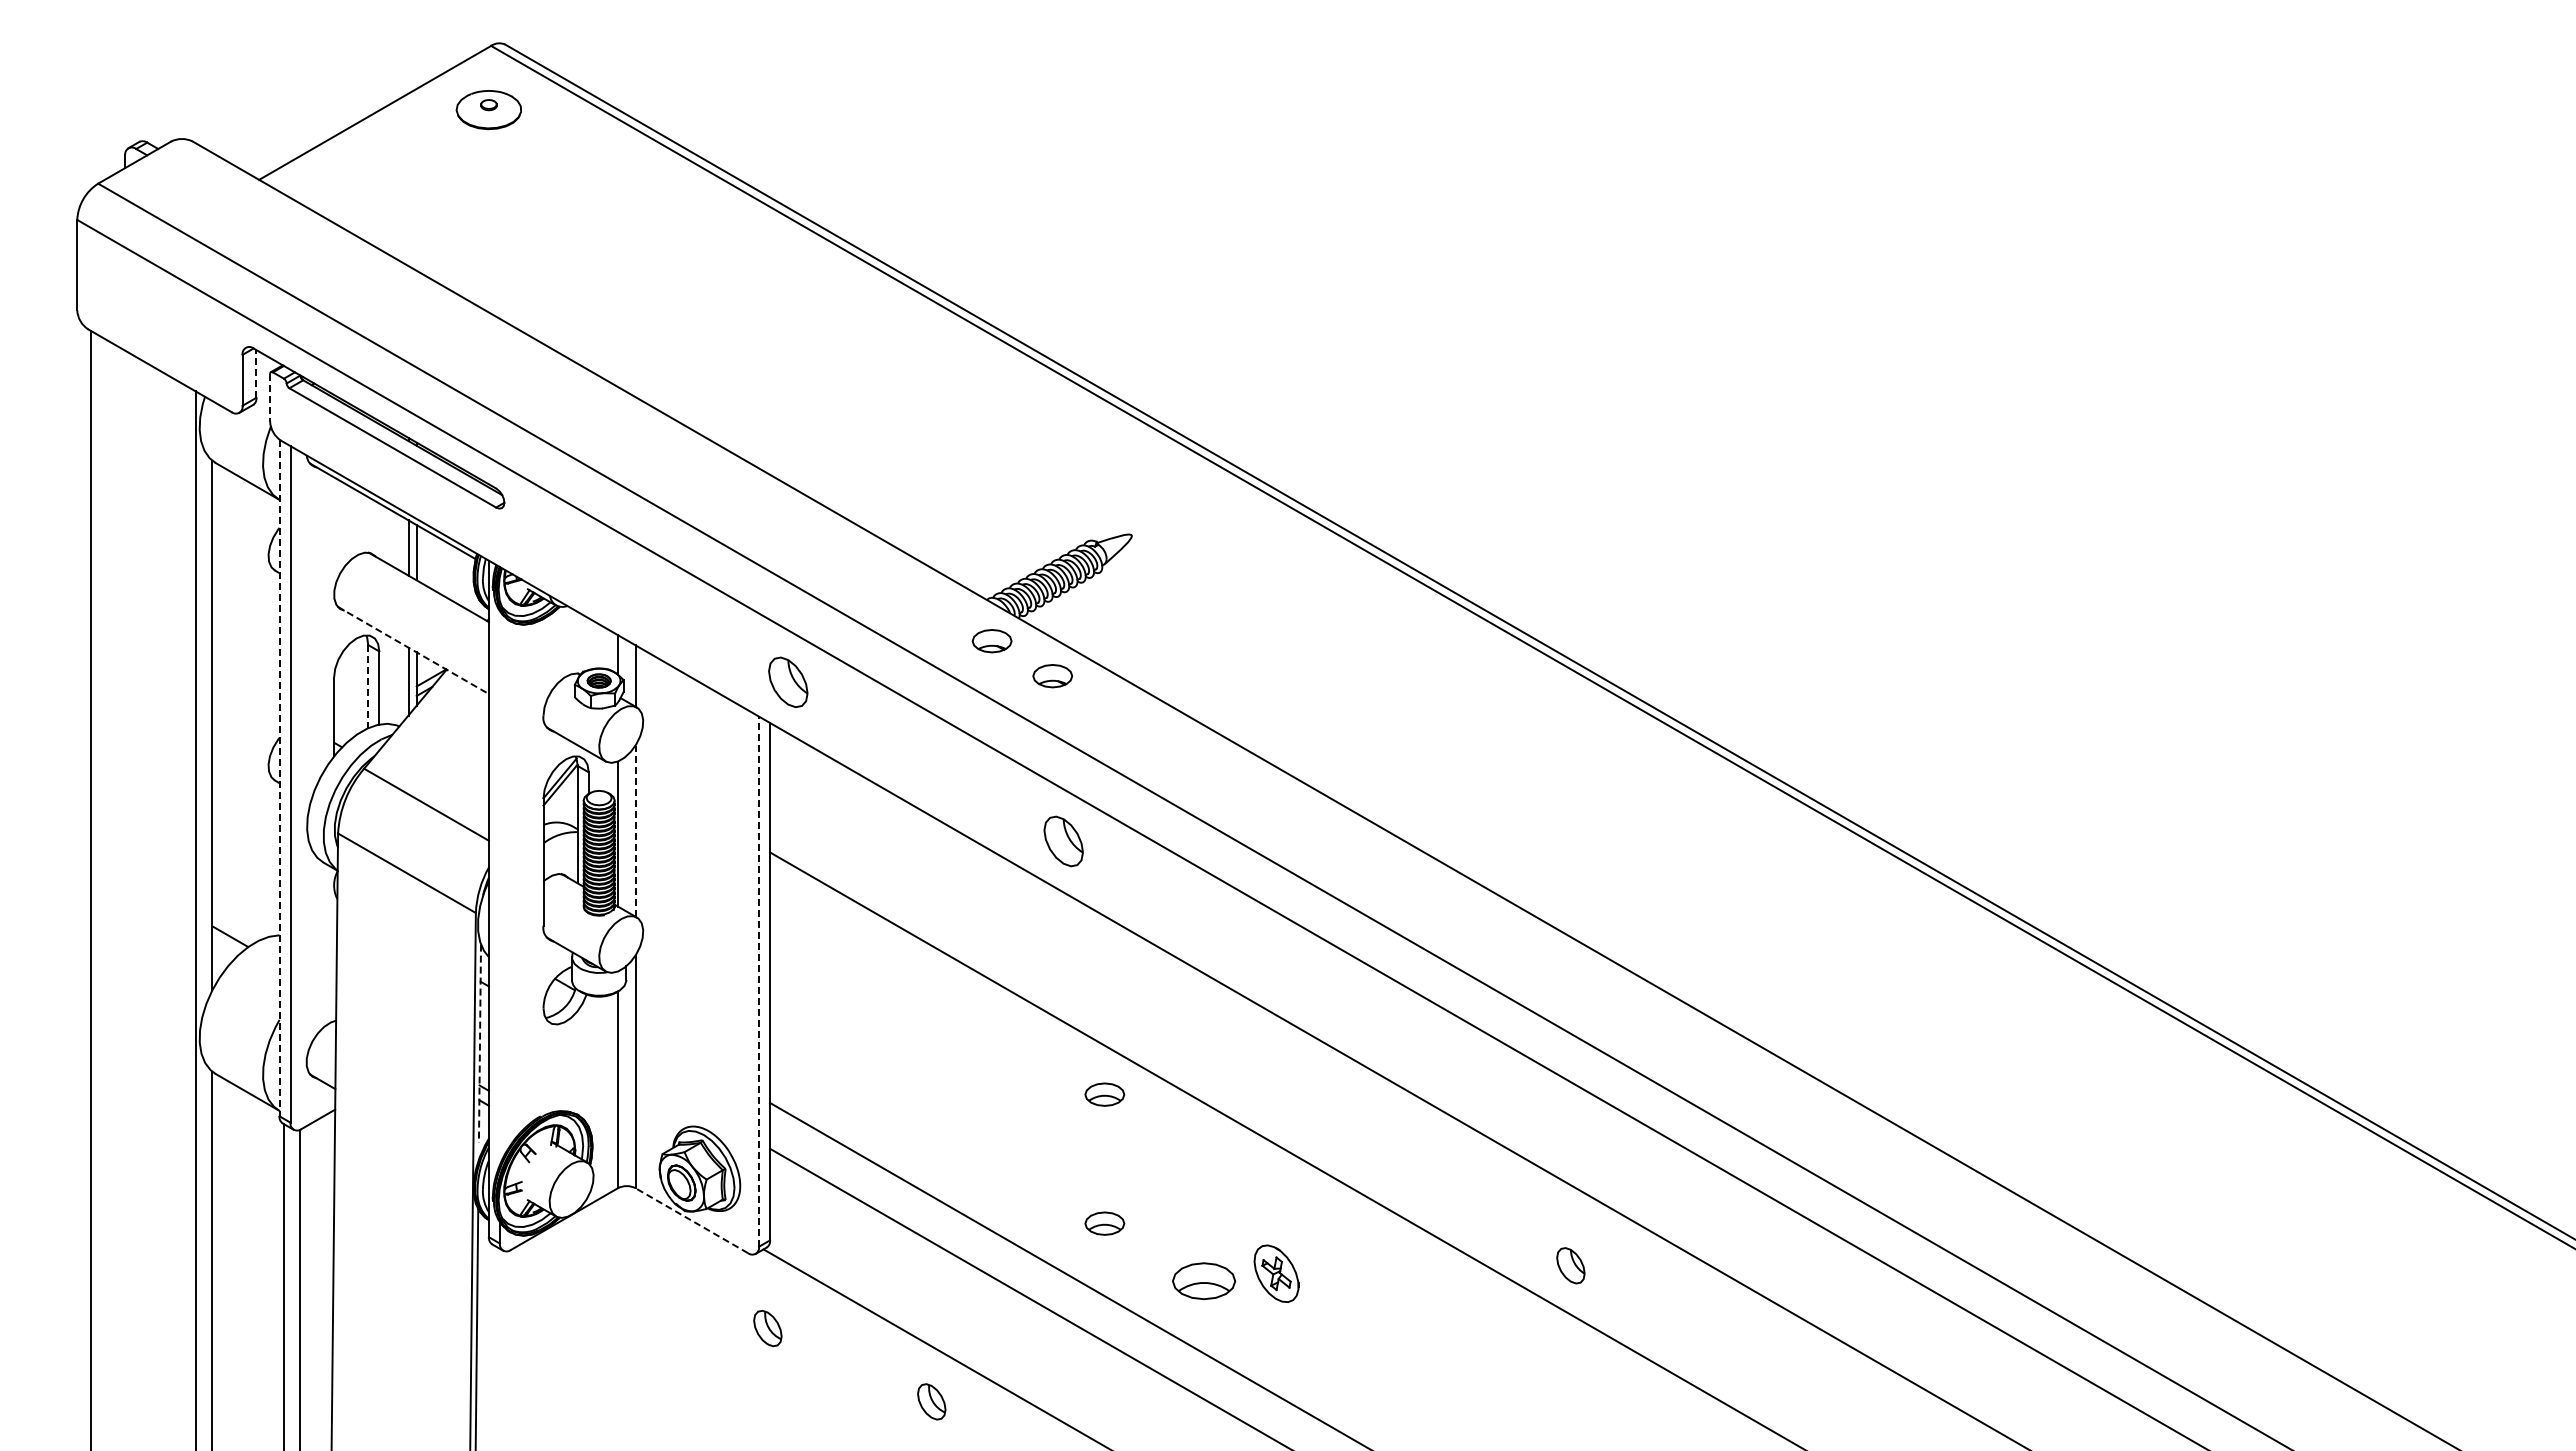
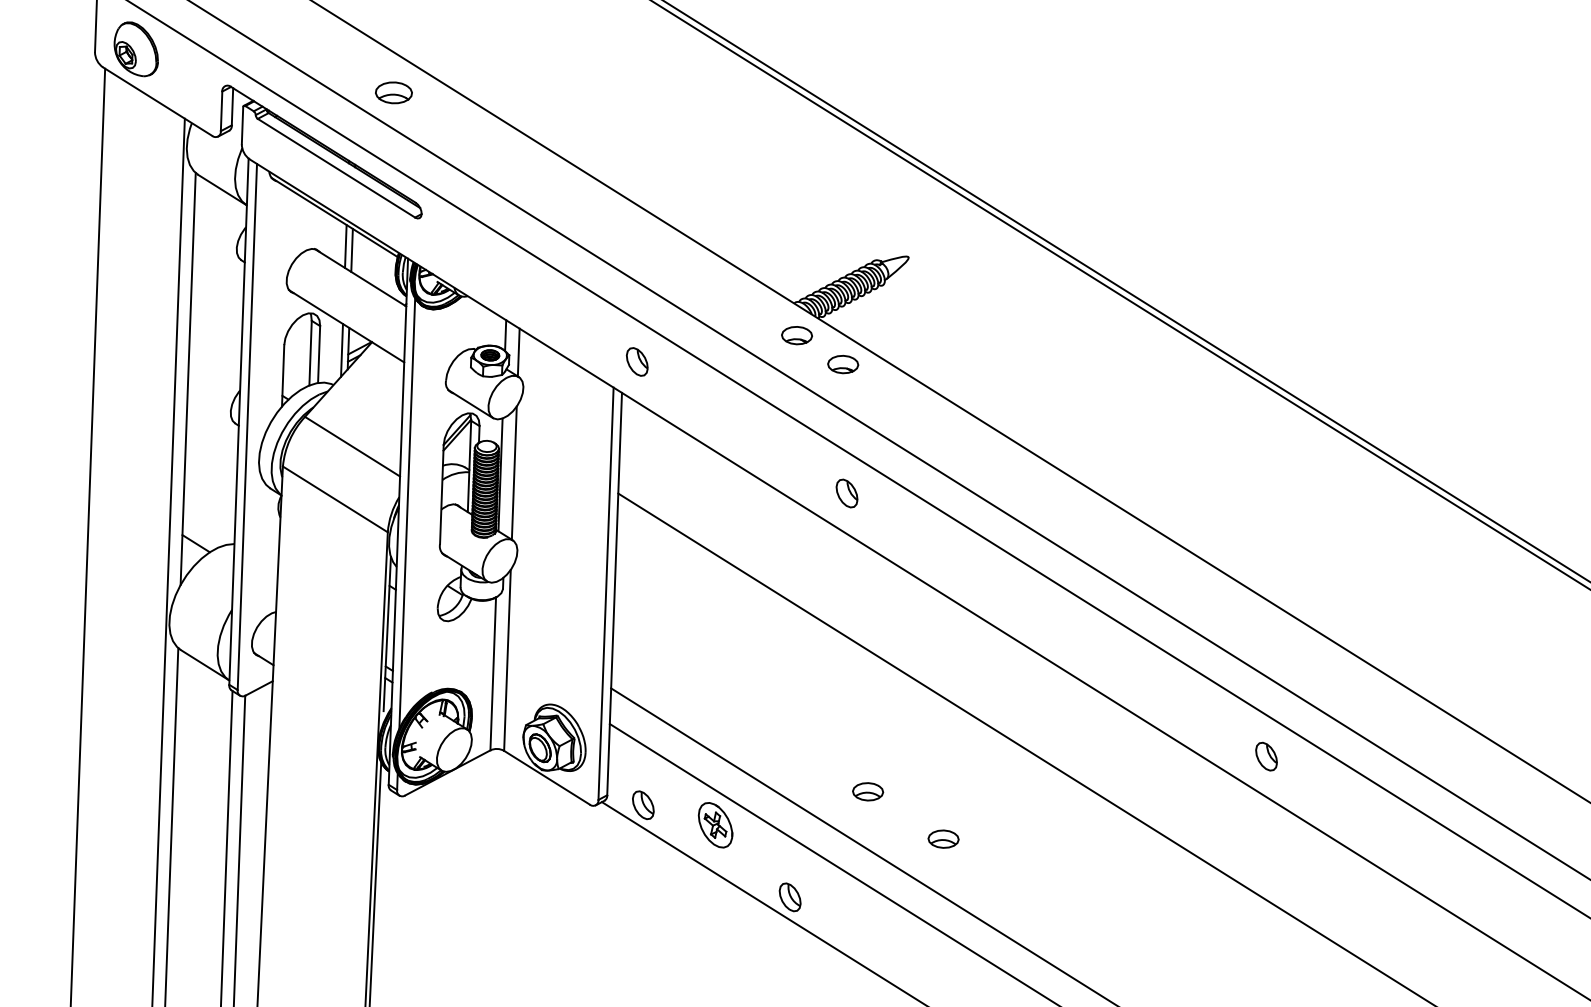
part: (130, 304) -> (136, 49), added
part: (462, 348) -> (393, 92), added
line: (256, 373) -> (232, 106), dashed -> solid
line: (270, 397) -> (242, 125), dashed -> solid
line: (413, 650) -> (346, 326), dashed -> solid
part: (787, 682) -> (636, 361), size x0.71
line: (368, 686) -> (310, 353), dashed -> solid
line: (279, 778) -> (238, 422), dashed -> solid
line: (635, 831) -> (514, 473), dashed -> solid
part: (1063, 841) -> (846, 493), size x0.71
line: (499, 888) -> (406, 513), added
line: (759, 981) -> (606, 593), dashed -> solid
line: (479, 1044) -> (386, 634), dashed -> solid
part: (1104, 1094) -> (871, 691), removed
line: (691, 1220) -> (546, 777), dashed -> solid
part: (1570, 1265) -> (1266, 756), moved
part: (1276, 1273) -> (715, 825), moved
part: (1203, 1280) -> (943, 838), size x0.62
part: (767, 1328) -> (643, 805), moved
part: (931, 1401) -> (789, 897), moved

